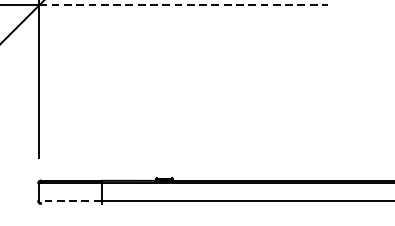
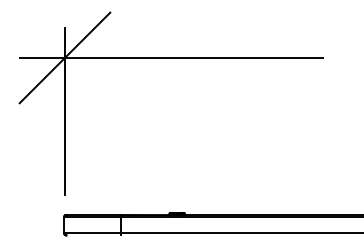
line: (184, 4) -> (194, 57), dashed -> solid
line: (68, 201) -> (91, 233), dashed -> solid

